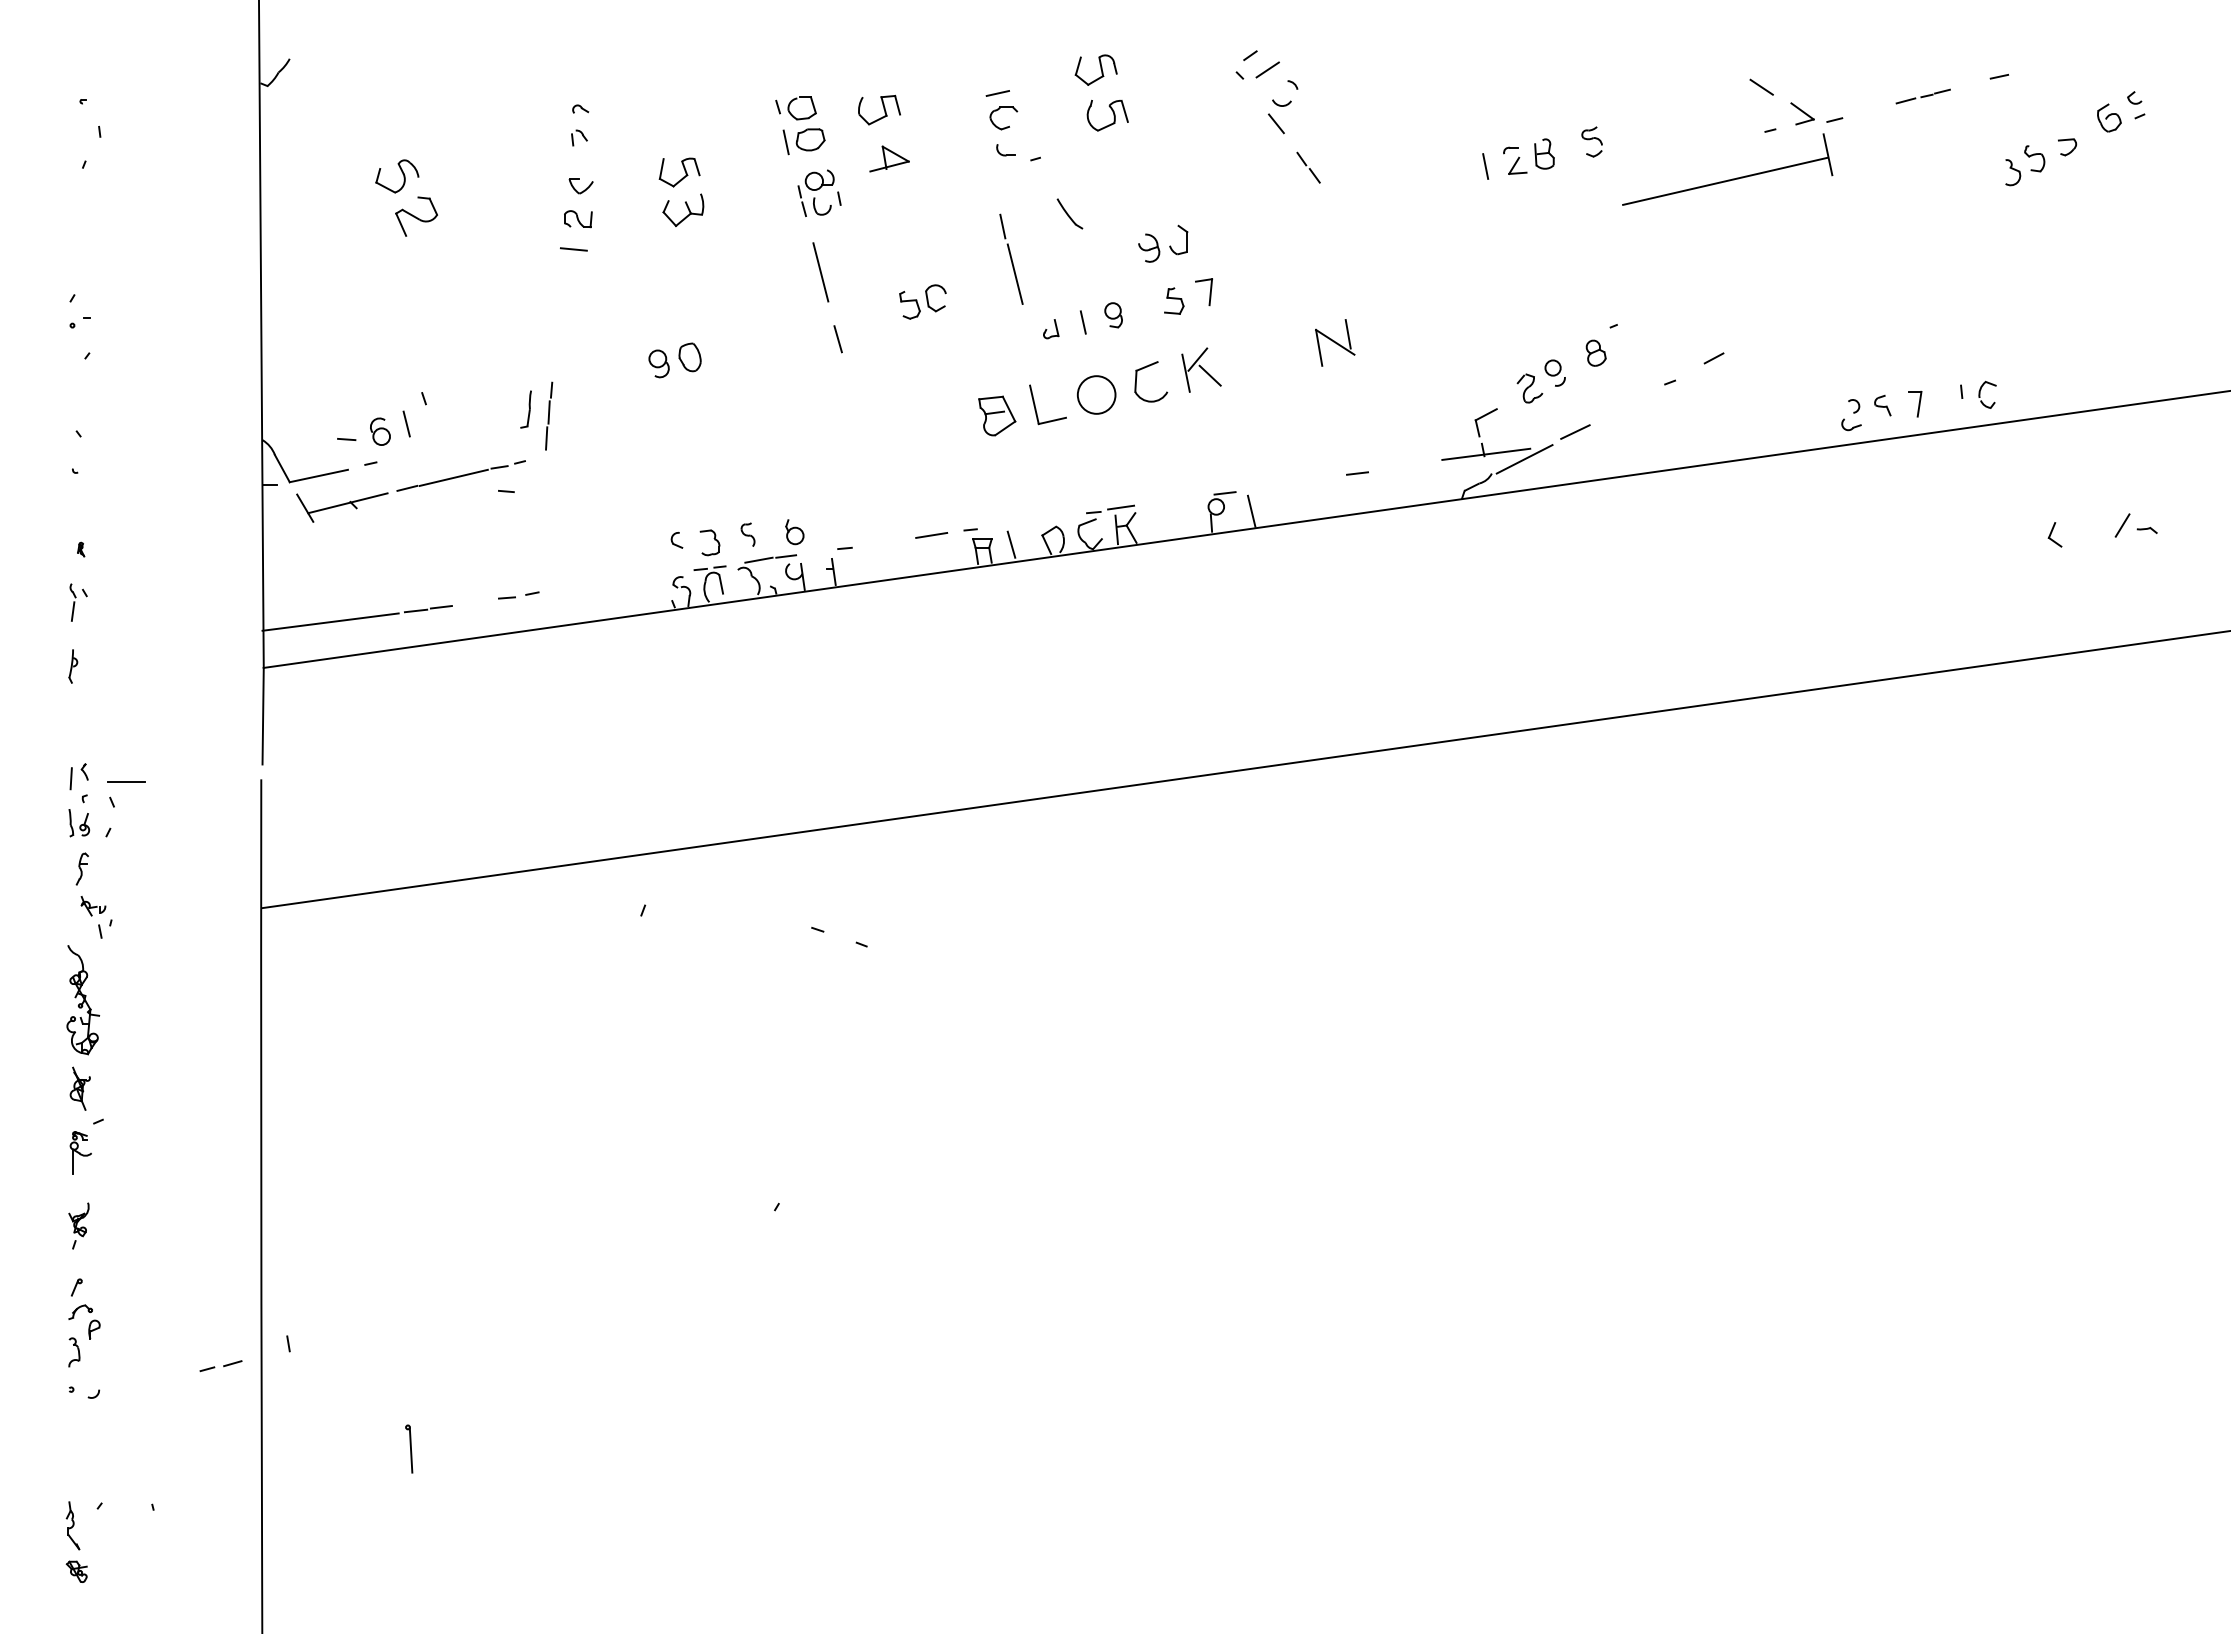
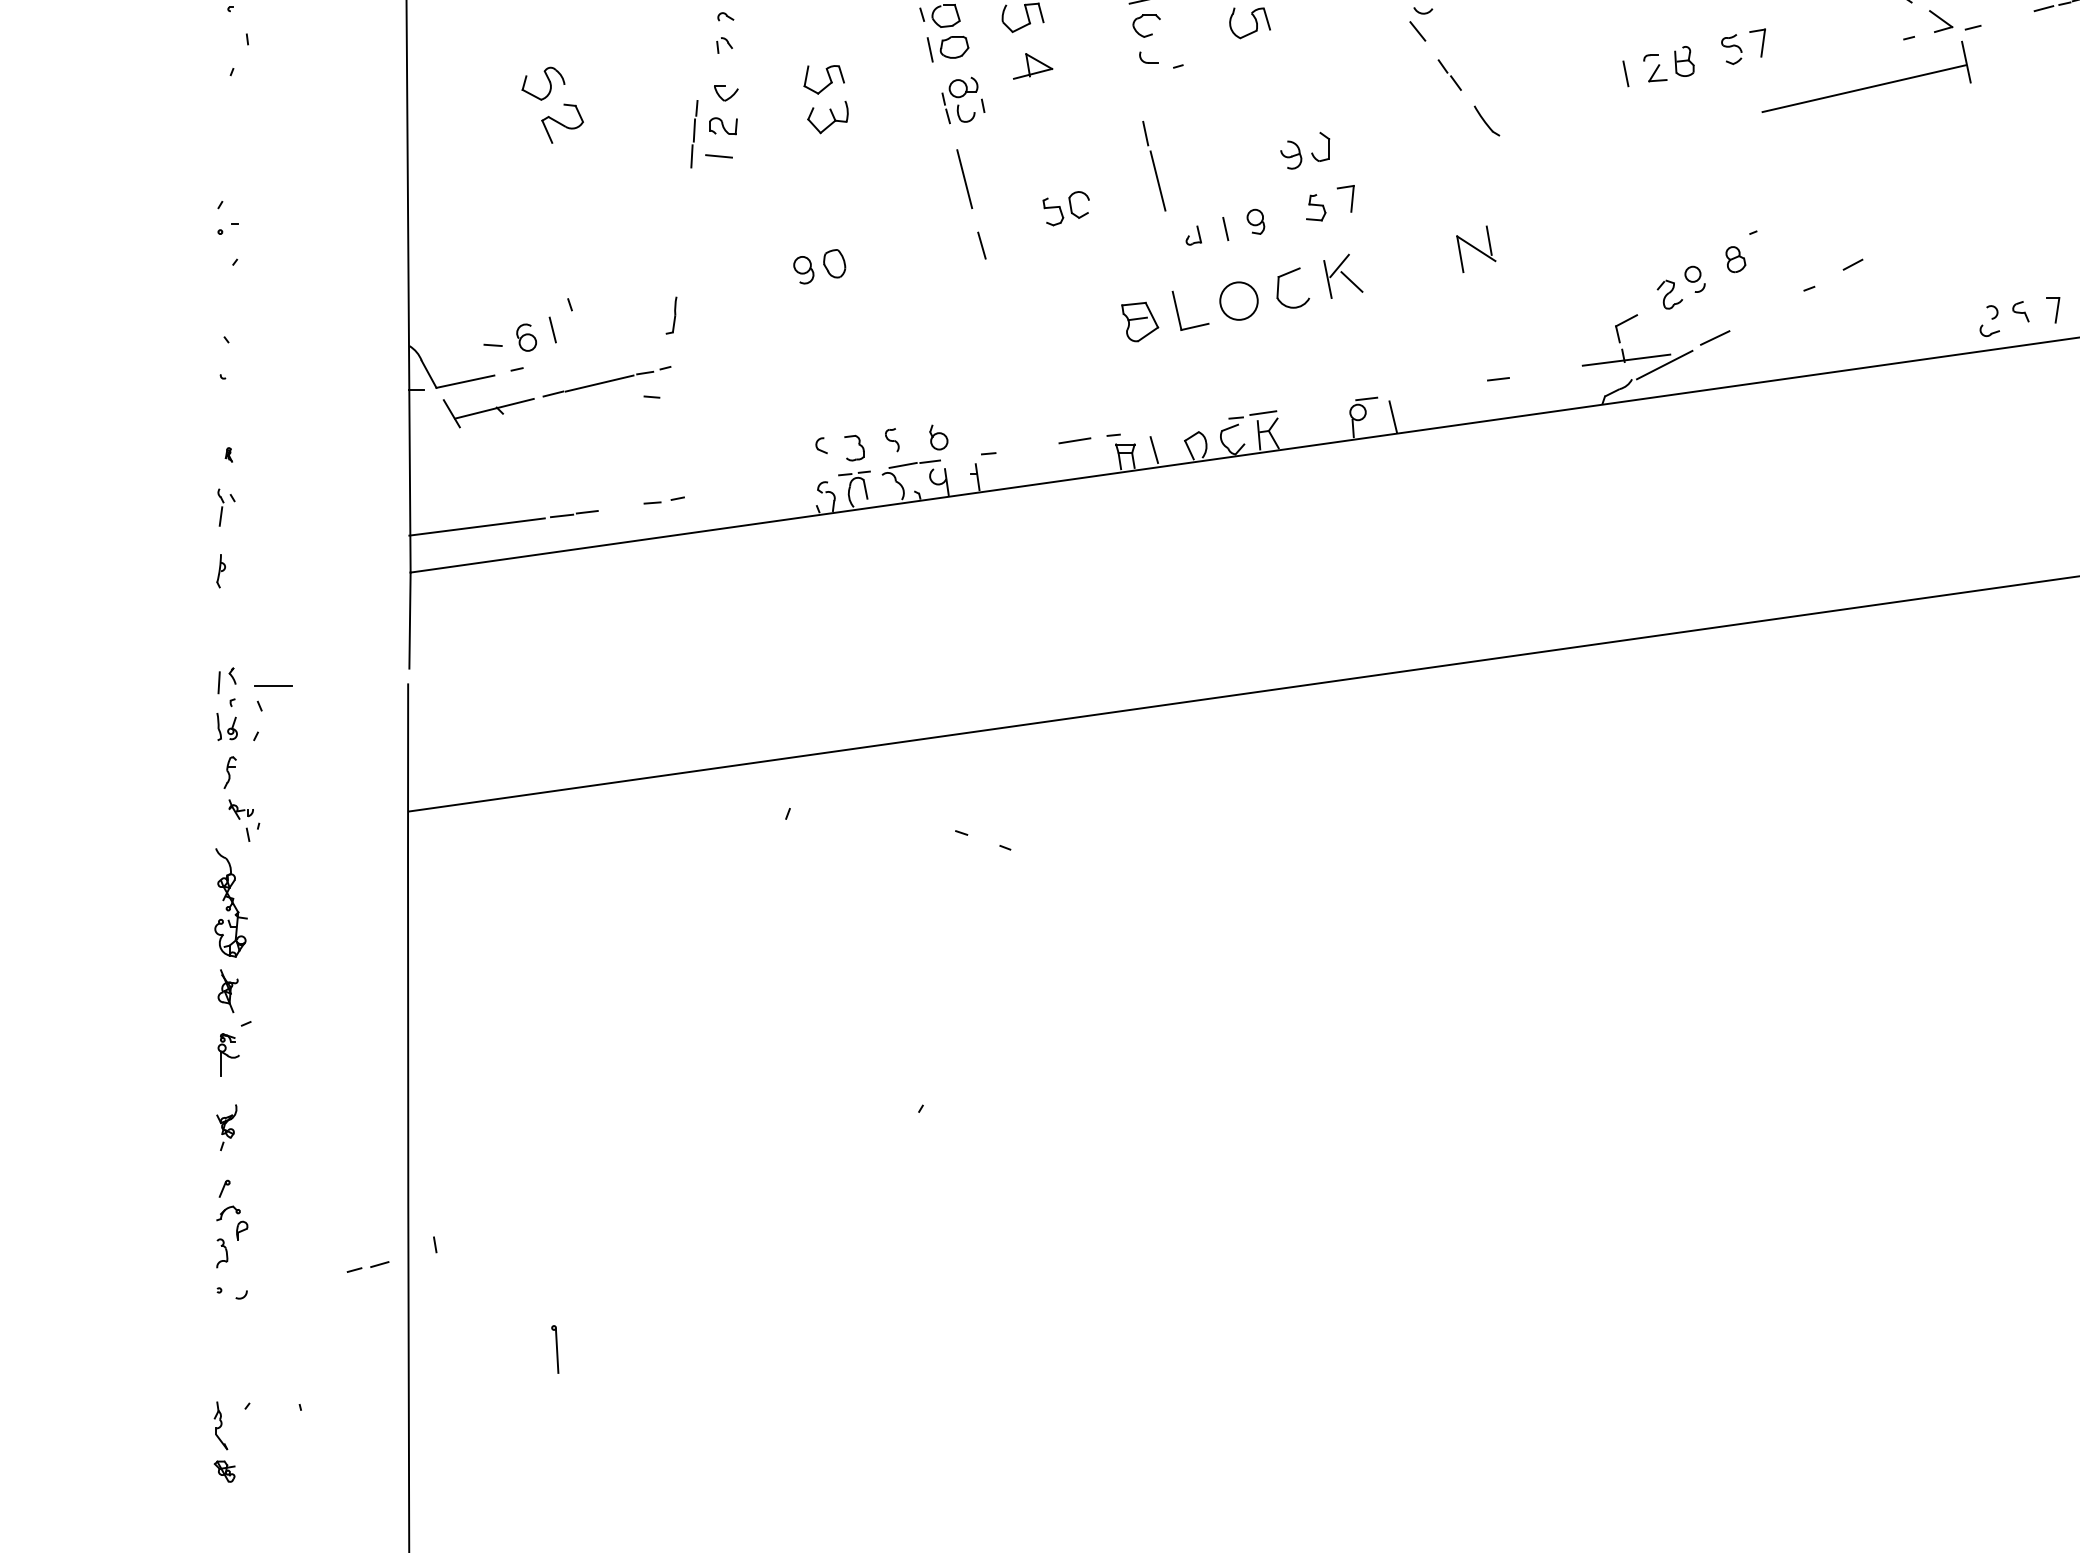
part: (1617, 135) -> (1757, 43), added
part: (1069, 213) -> (1486, 120), moved
part: (549, 415) -> (694, 133), moved

